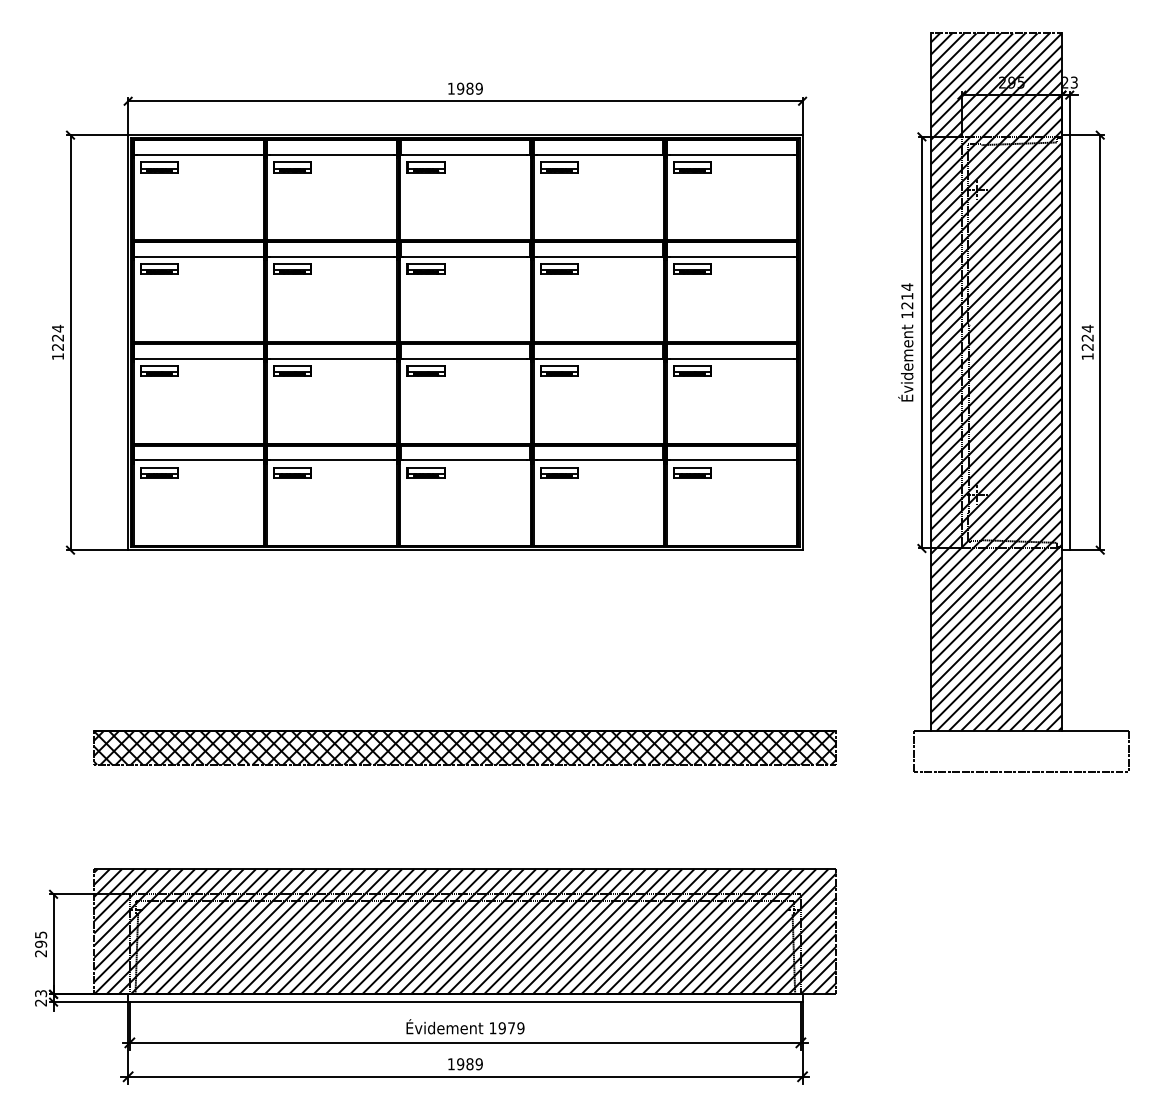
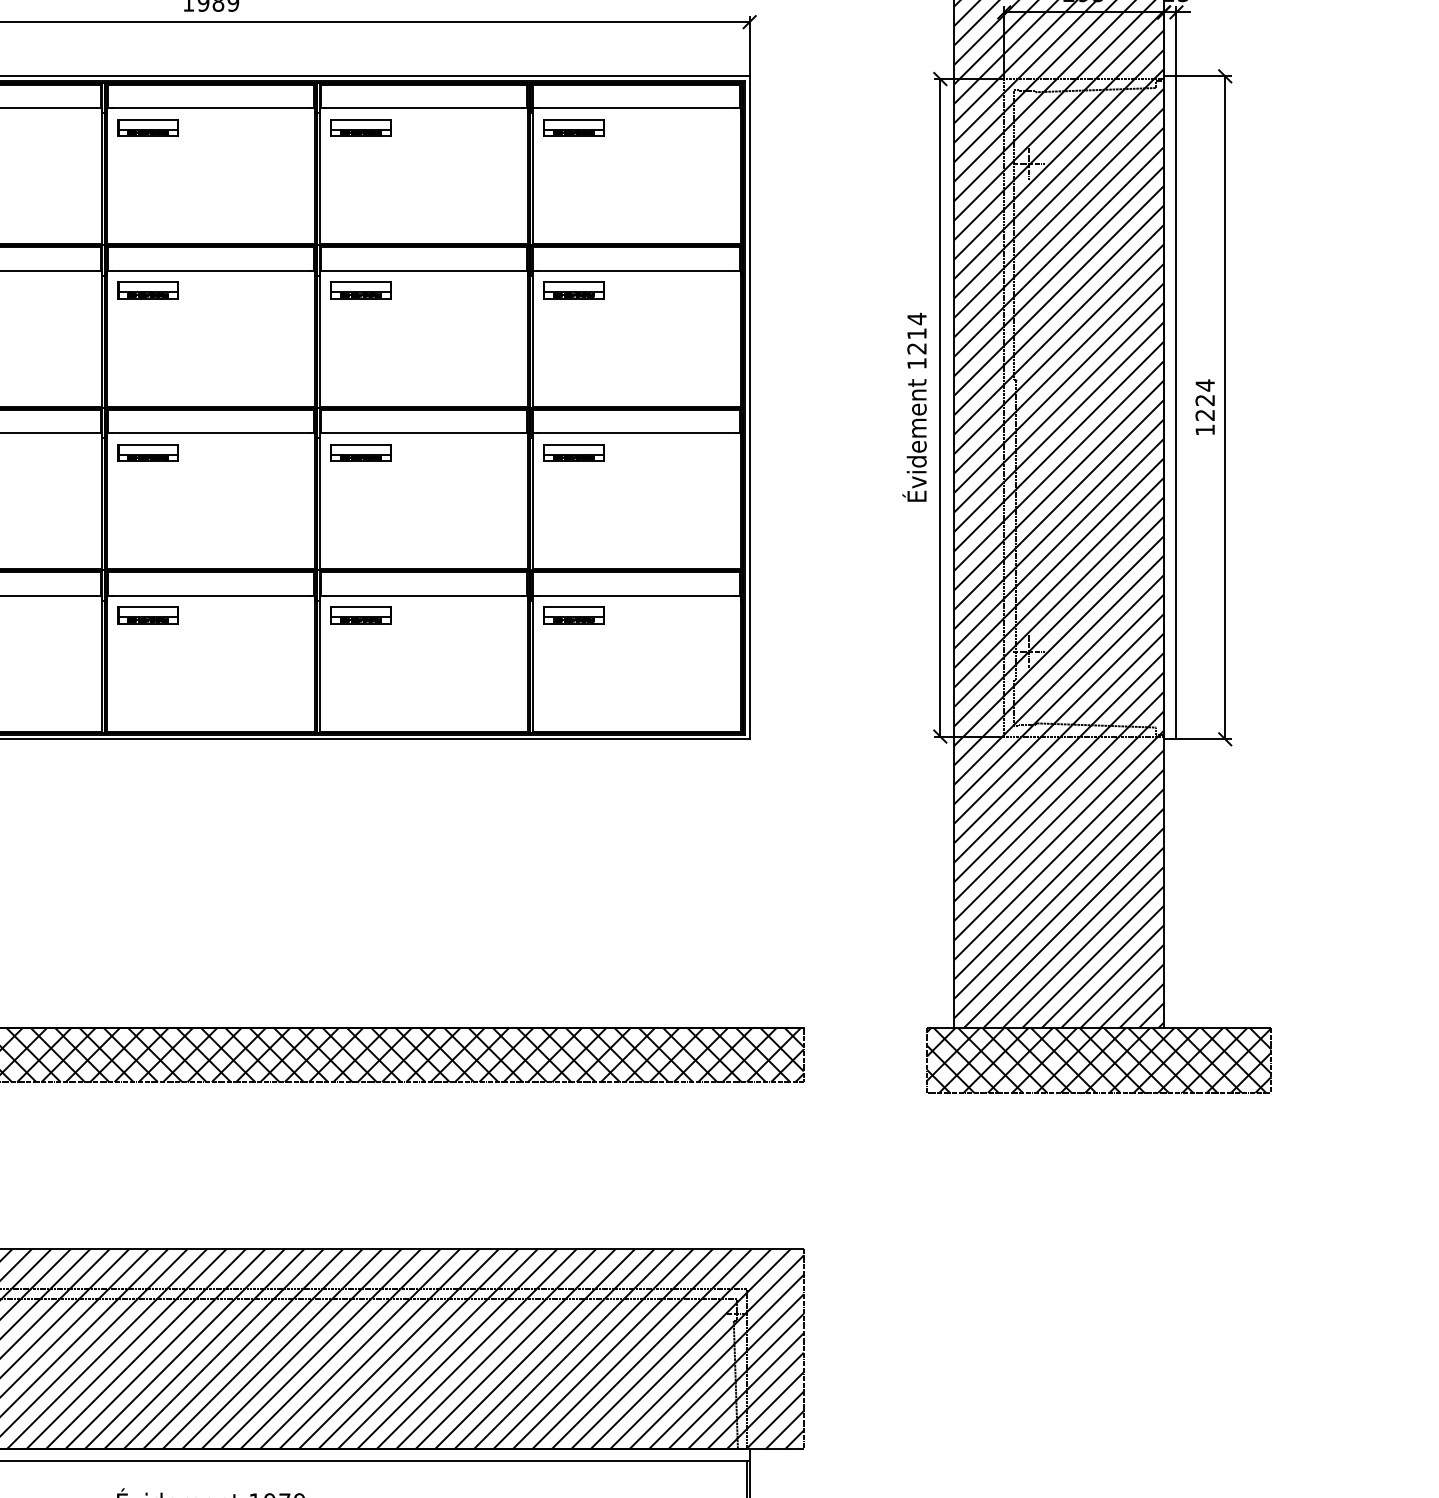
hatch: (1021, 750) -> (1099, 1059), added

